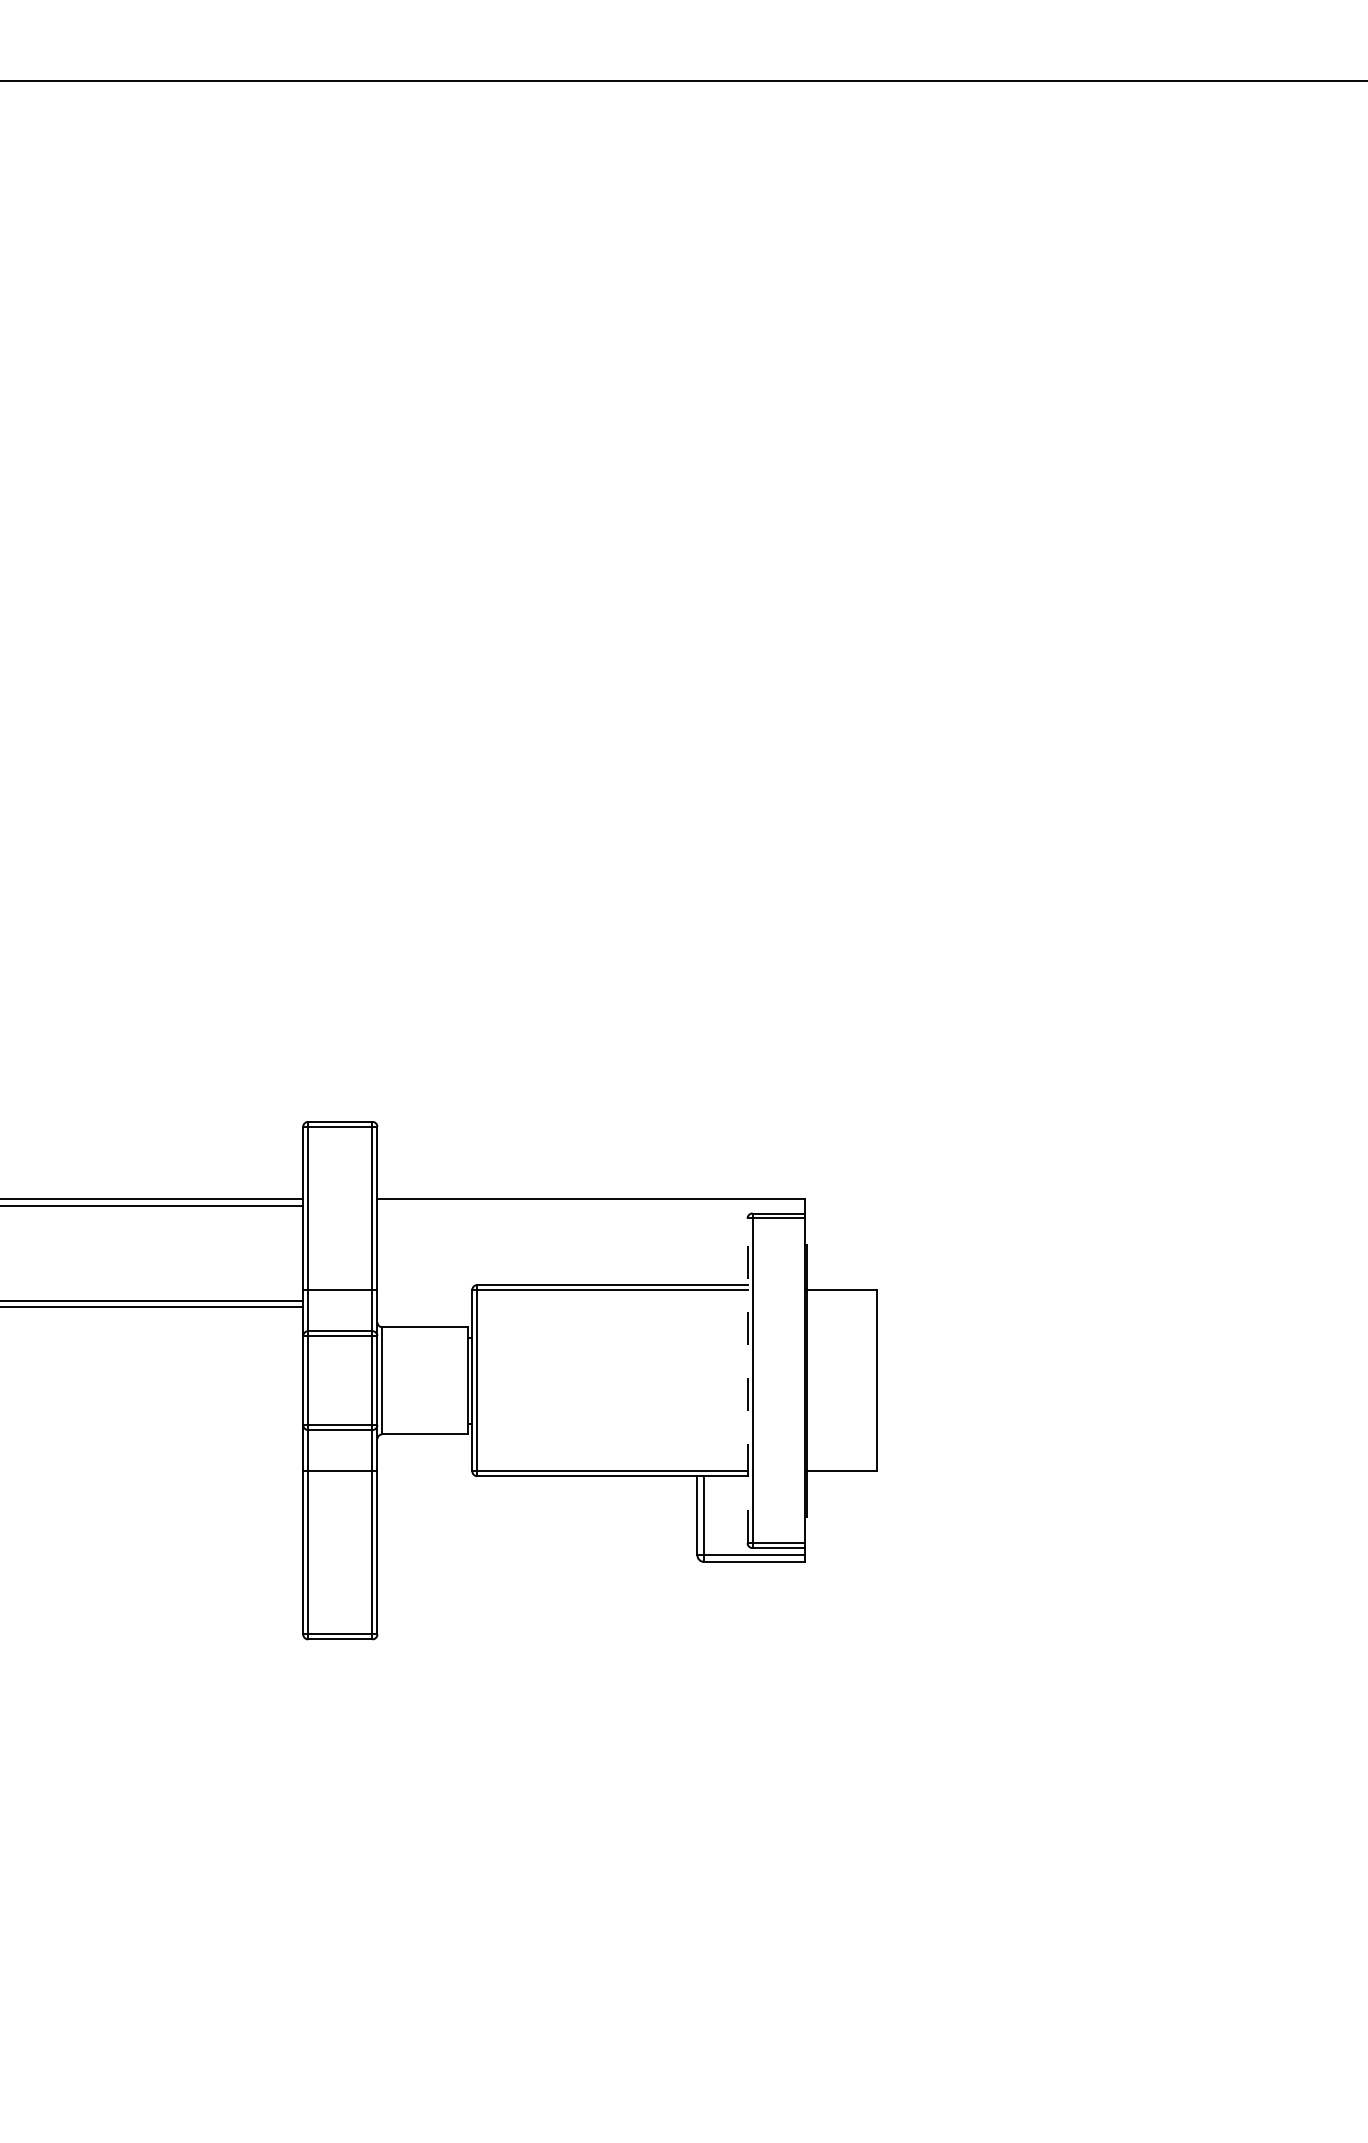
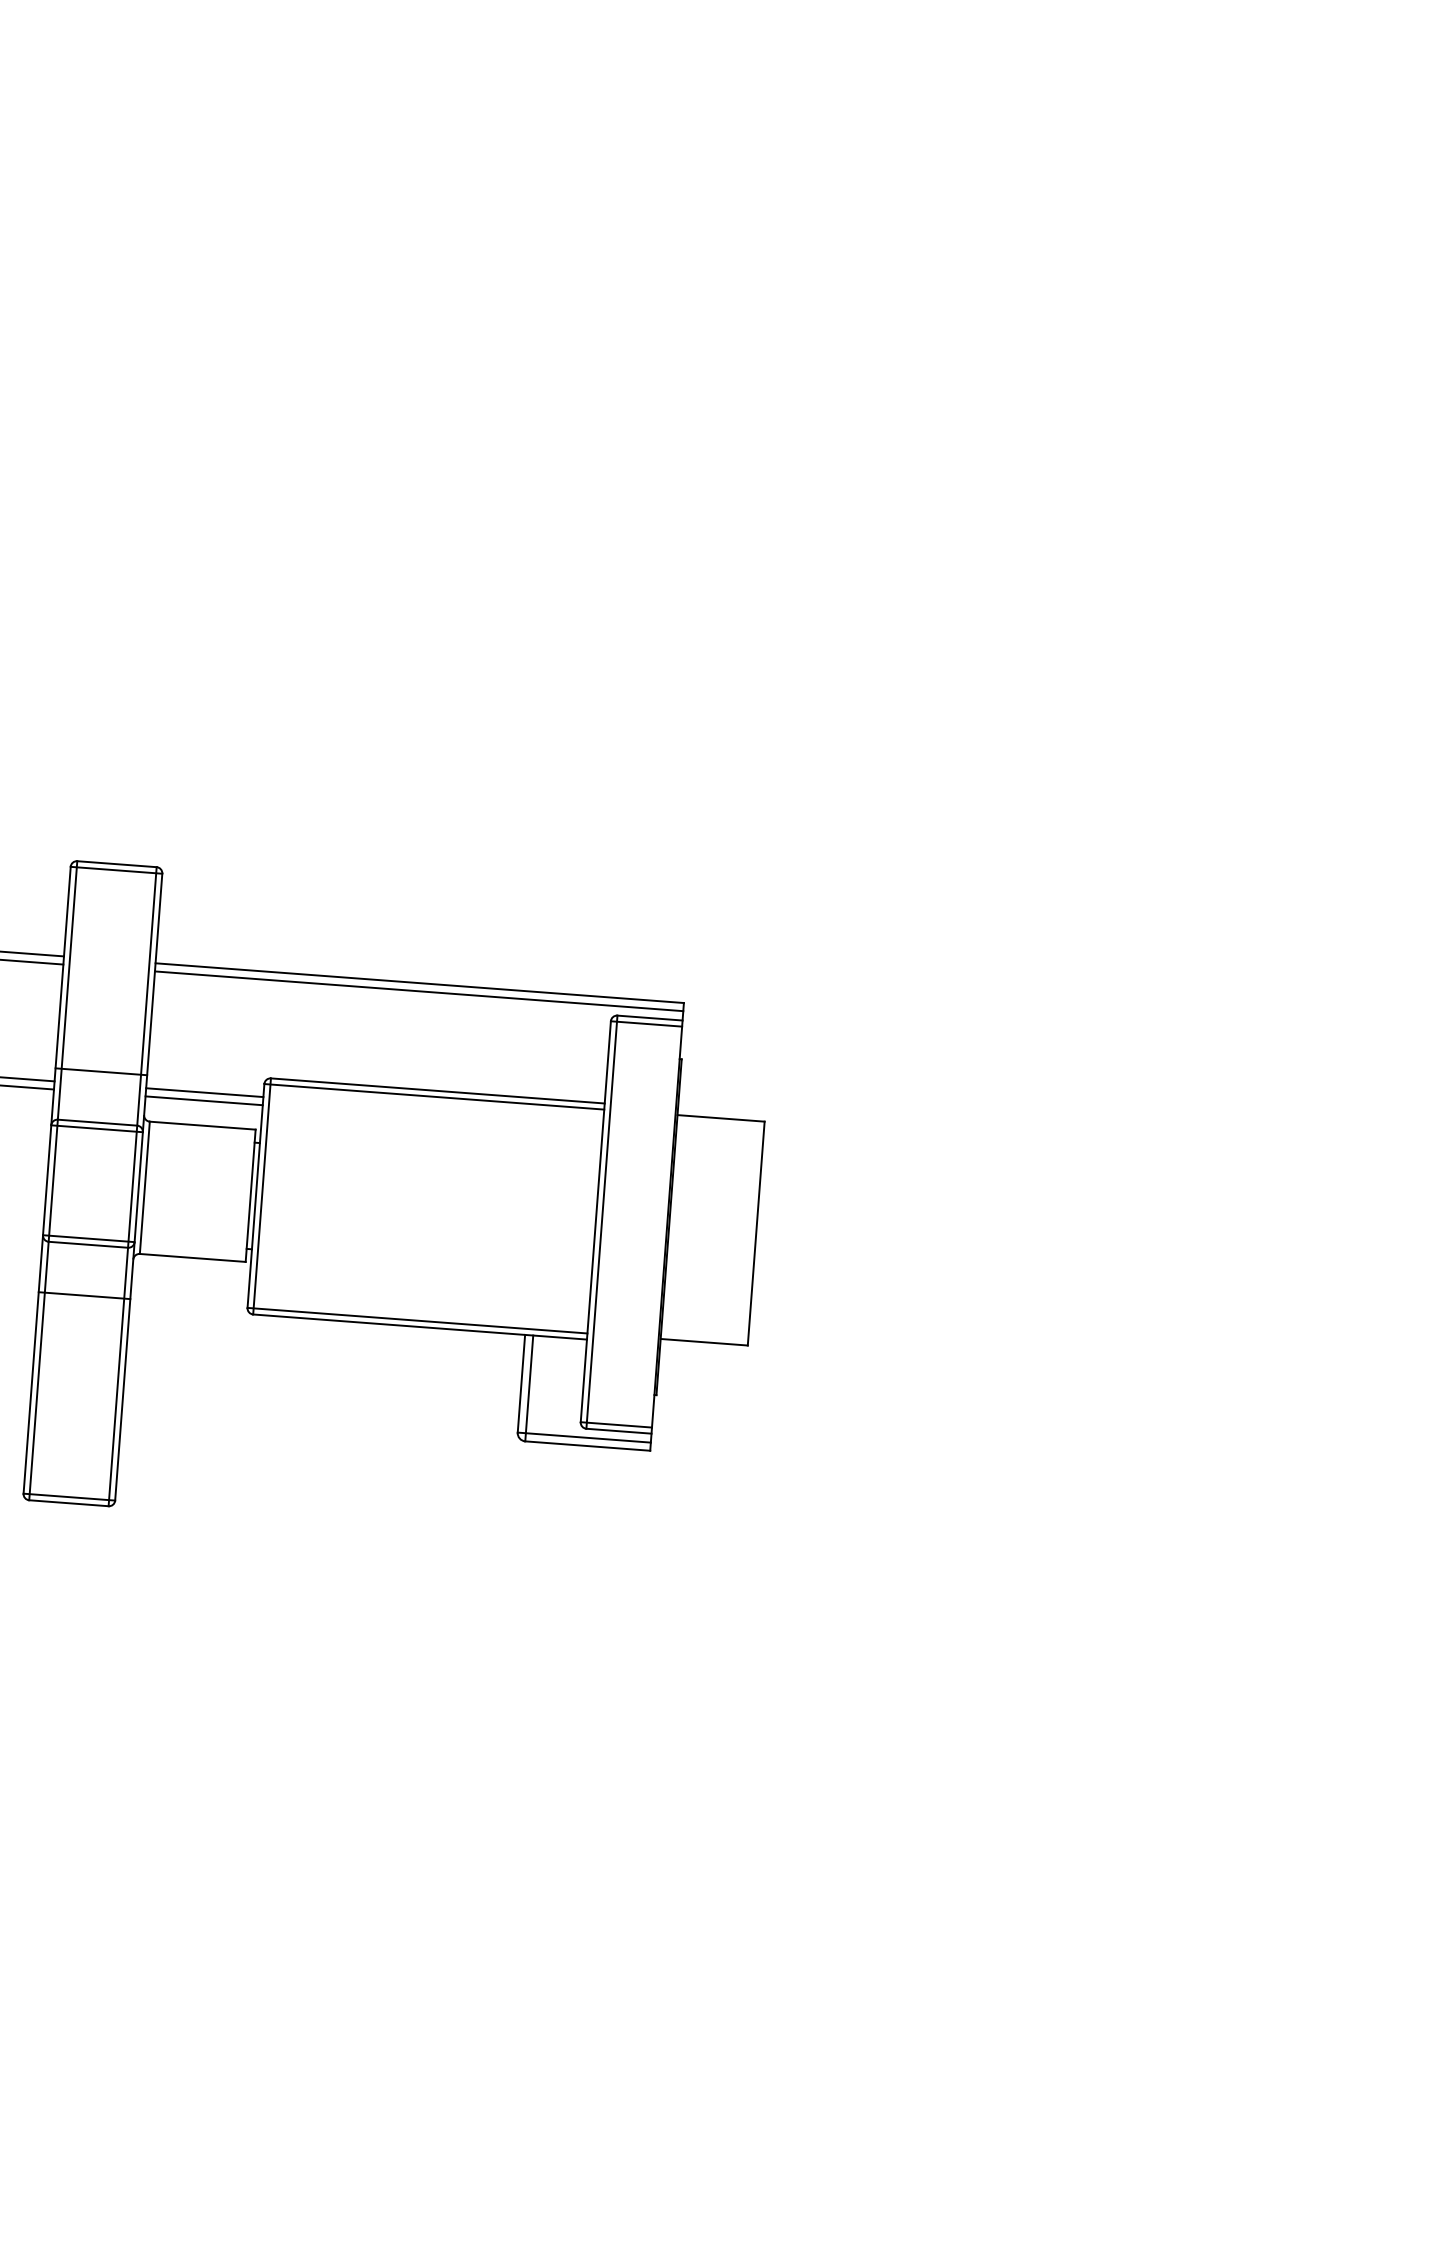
line: (591, 1205) -> (419, 990), added
line: (424, 1300) -> (204, 1092), added
line: (424, 1307) -> (203, 1101), added
line: (747, 1380) -> (595, 1221), dashed -> solid

